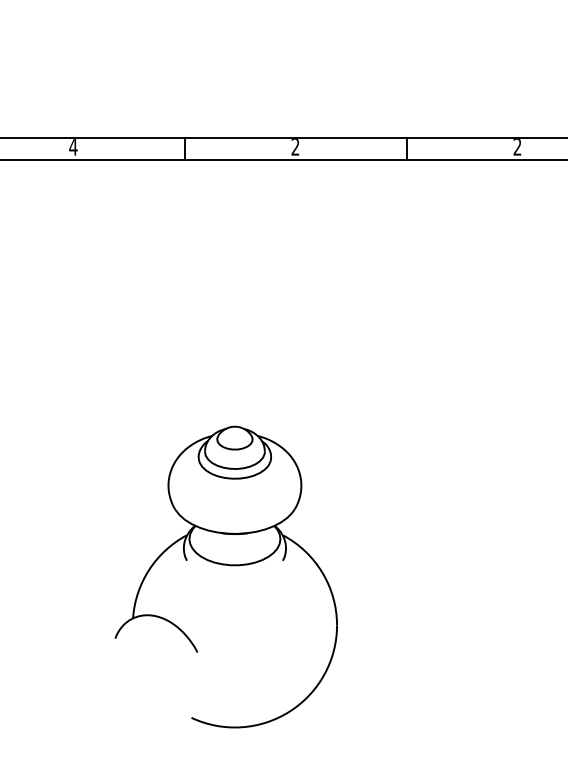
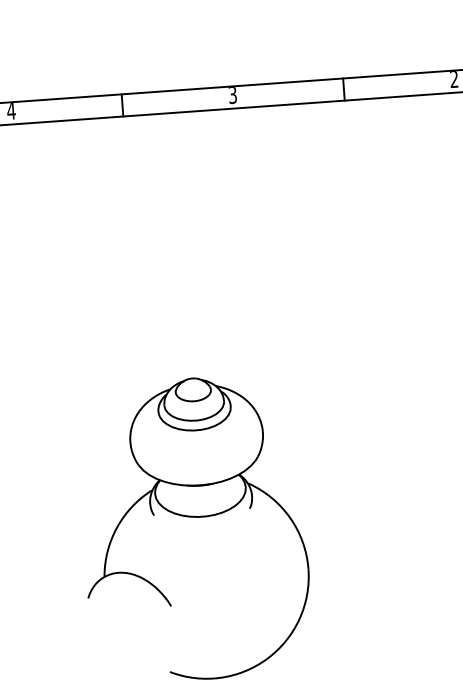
text: (295, 147) -> (232, 95), 2 -> 3

